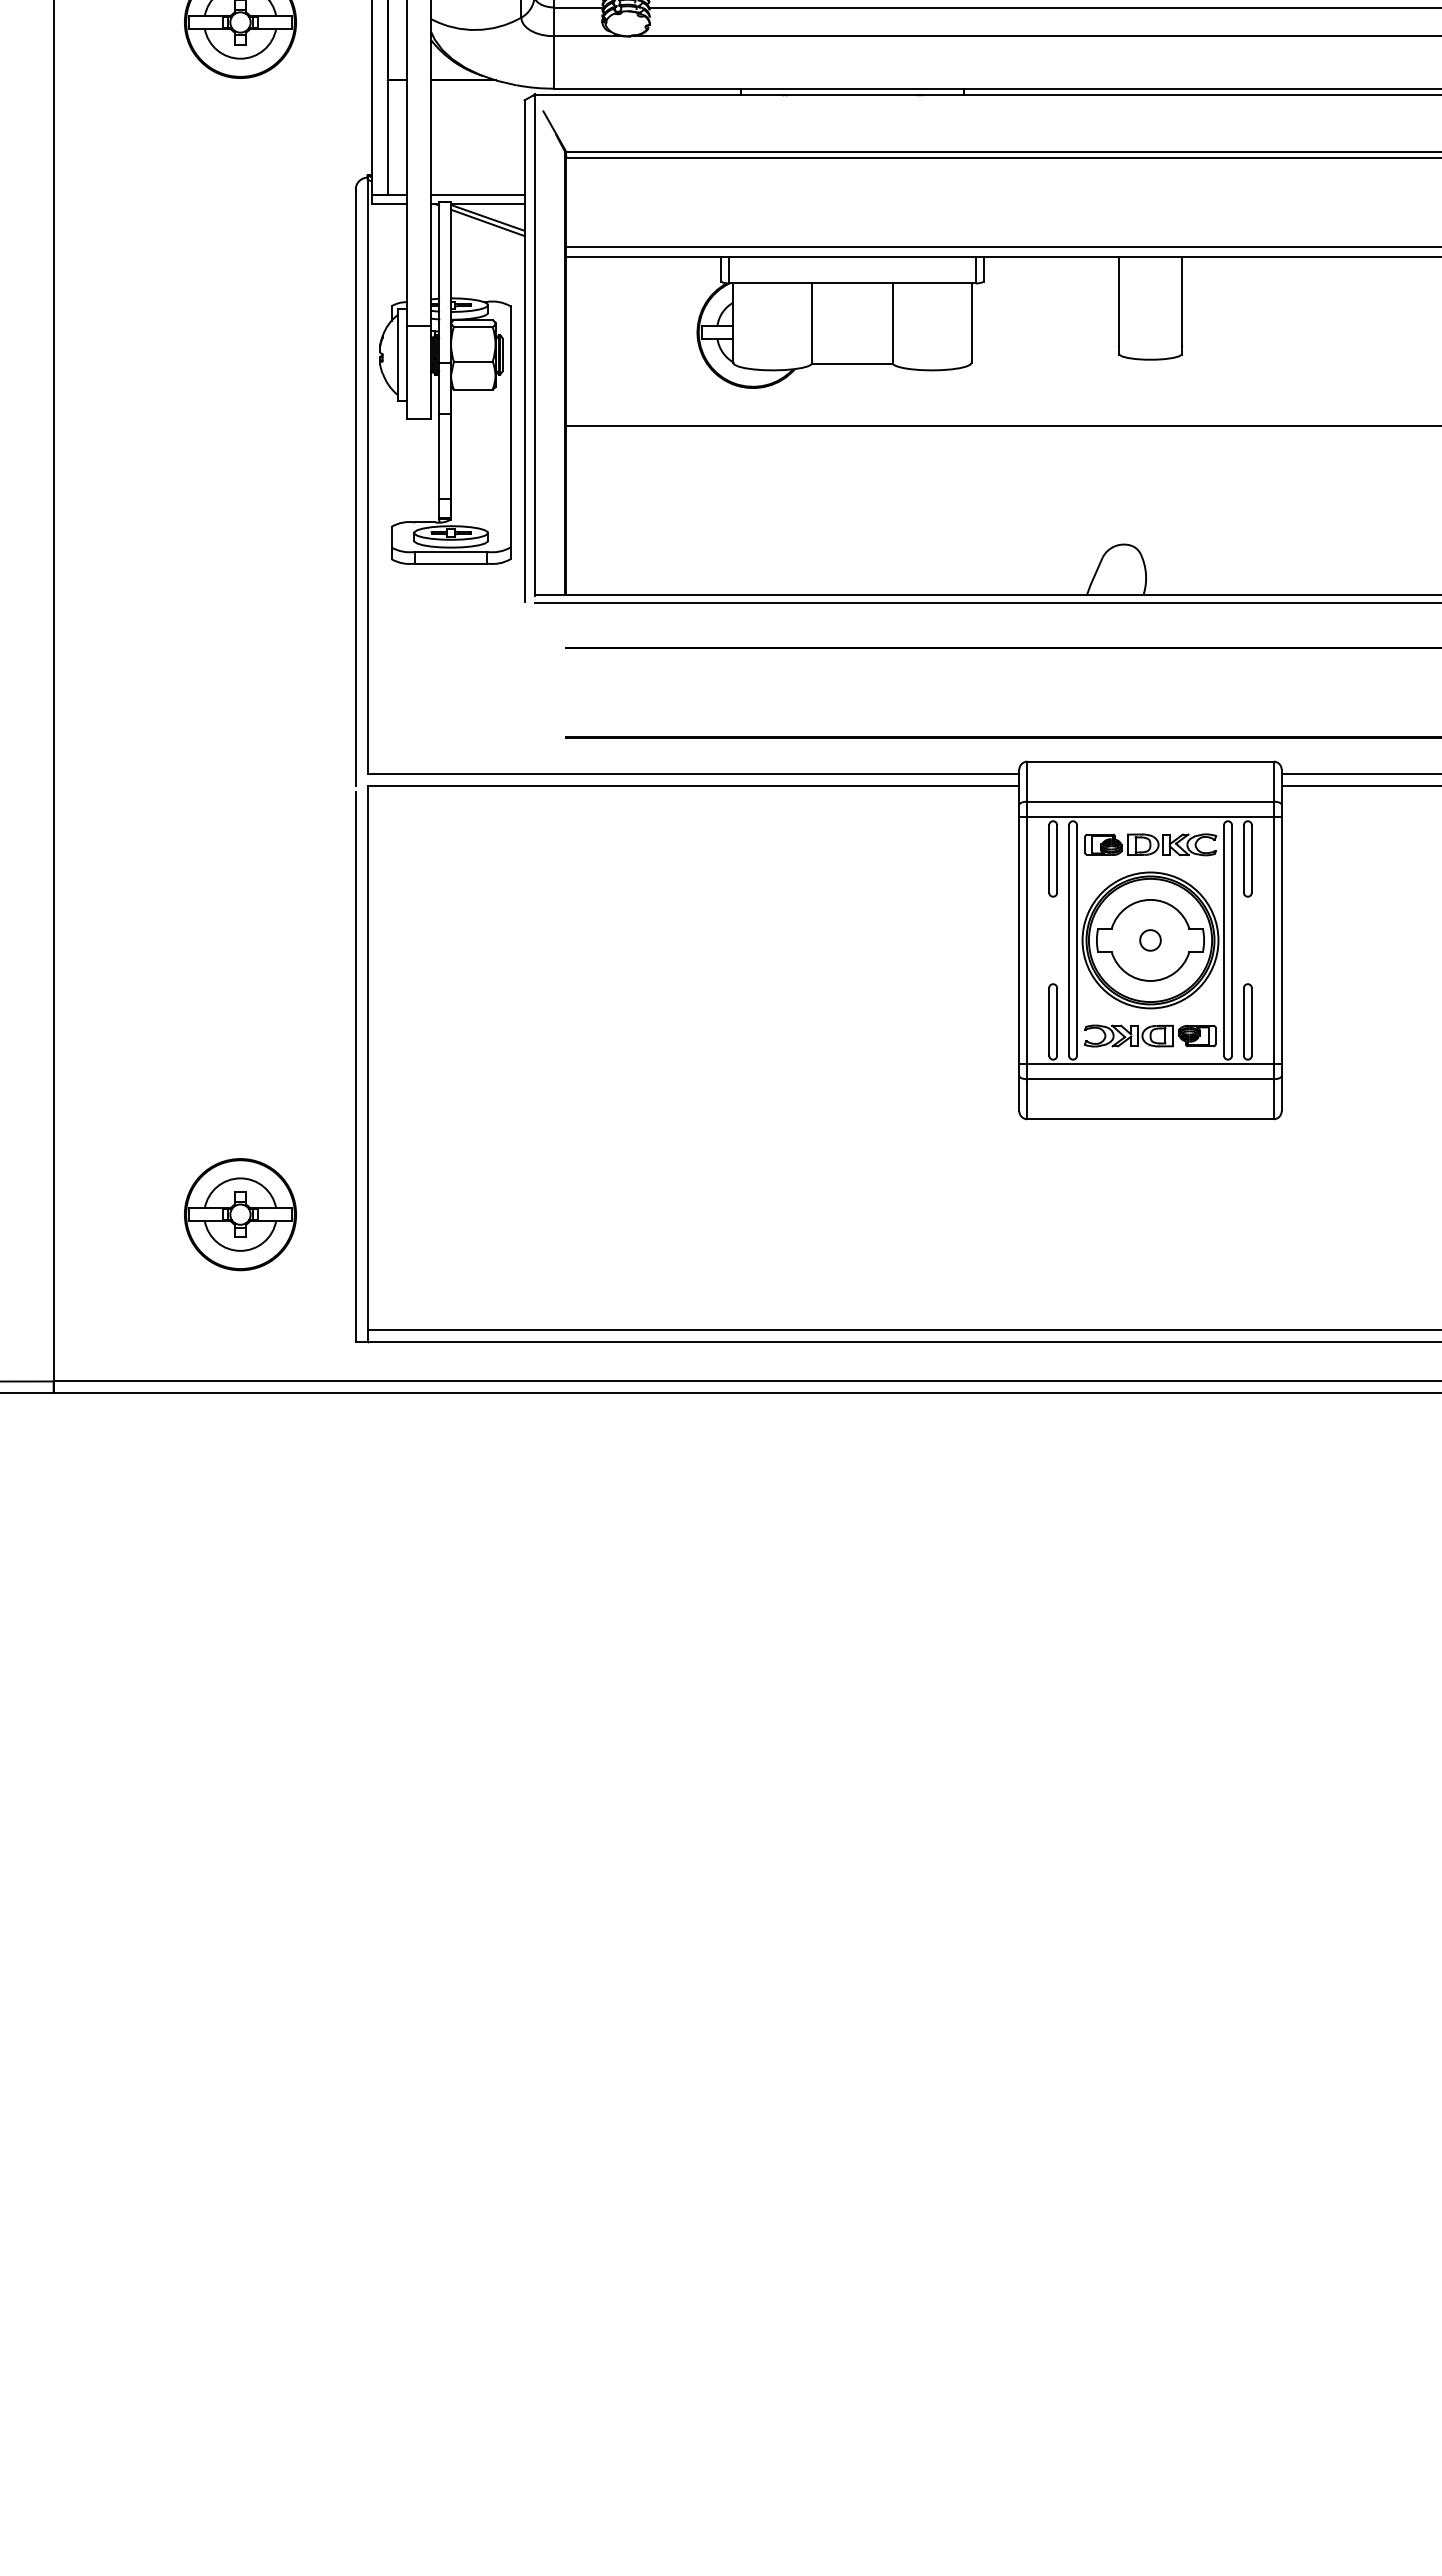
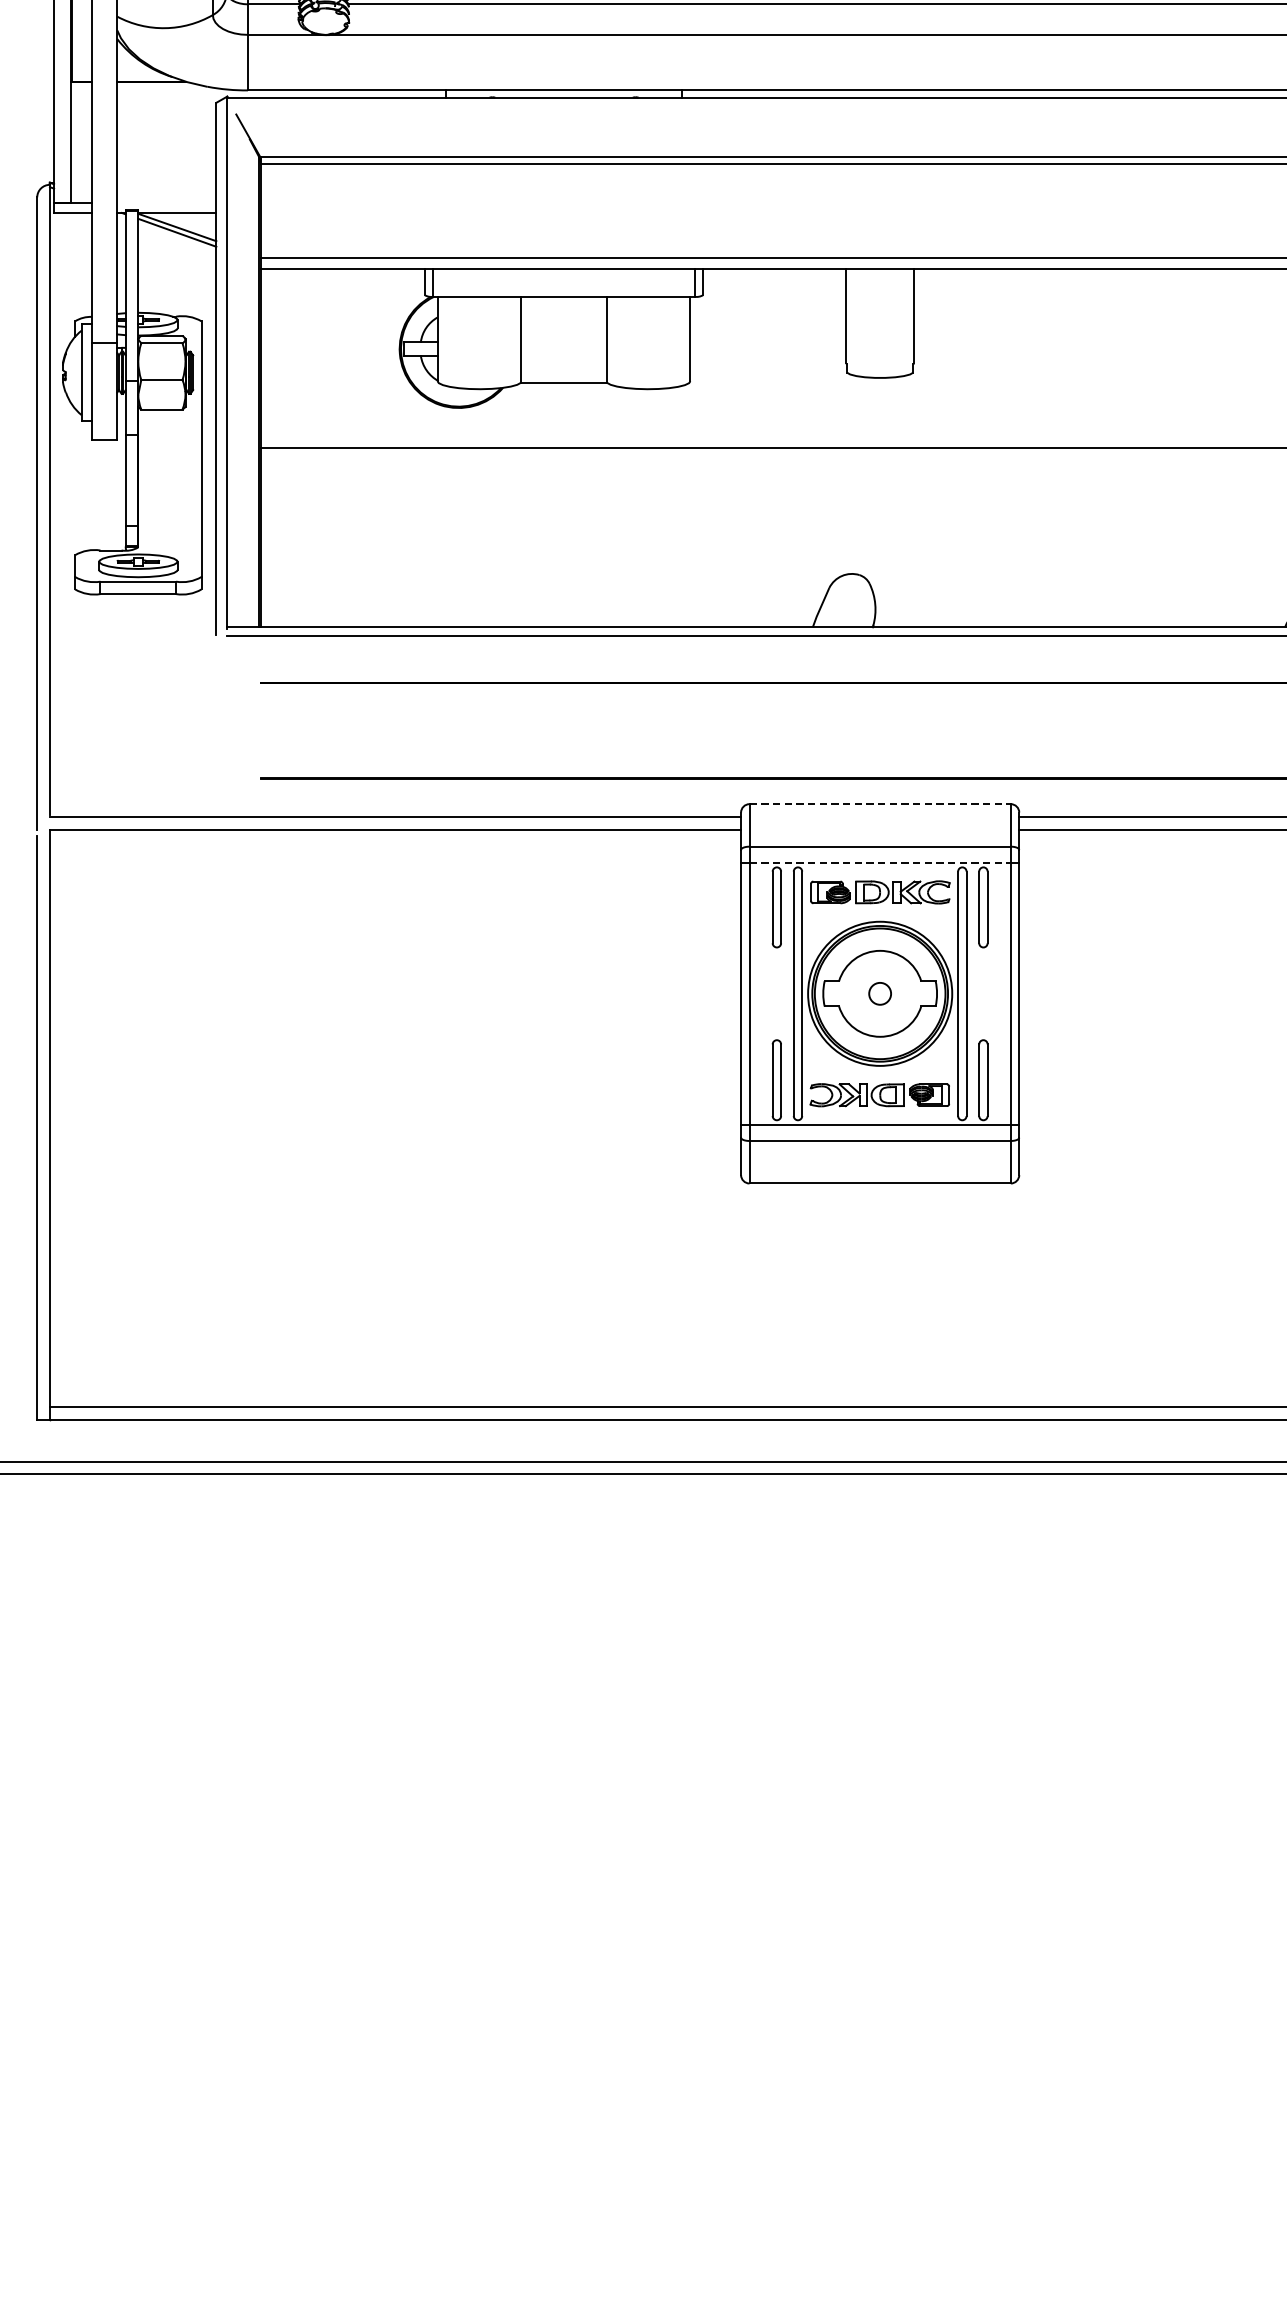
line: (477, 195) -> (166, 203), removed
line: (1151, 761) -> (881, 804), solid -> dashed
line: (1151, 817) -> (881, 863), solid -> dashed

